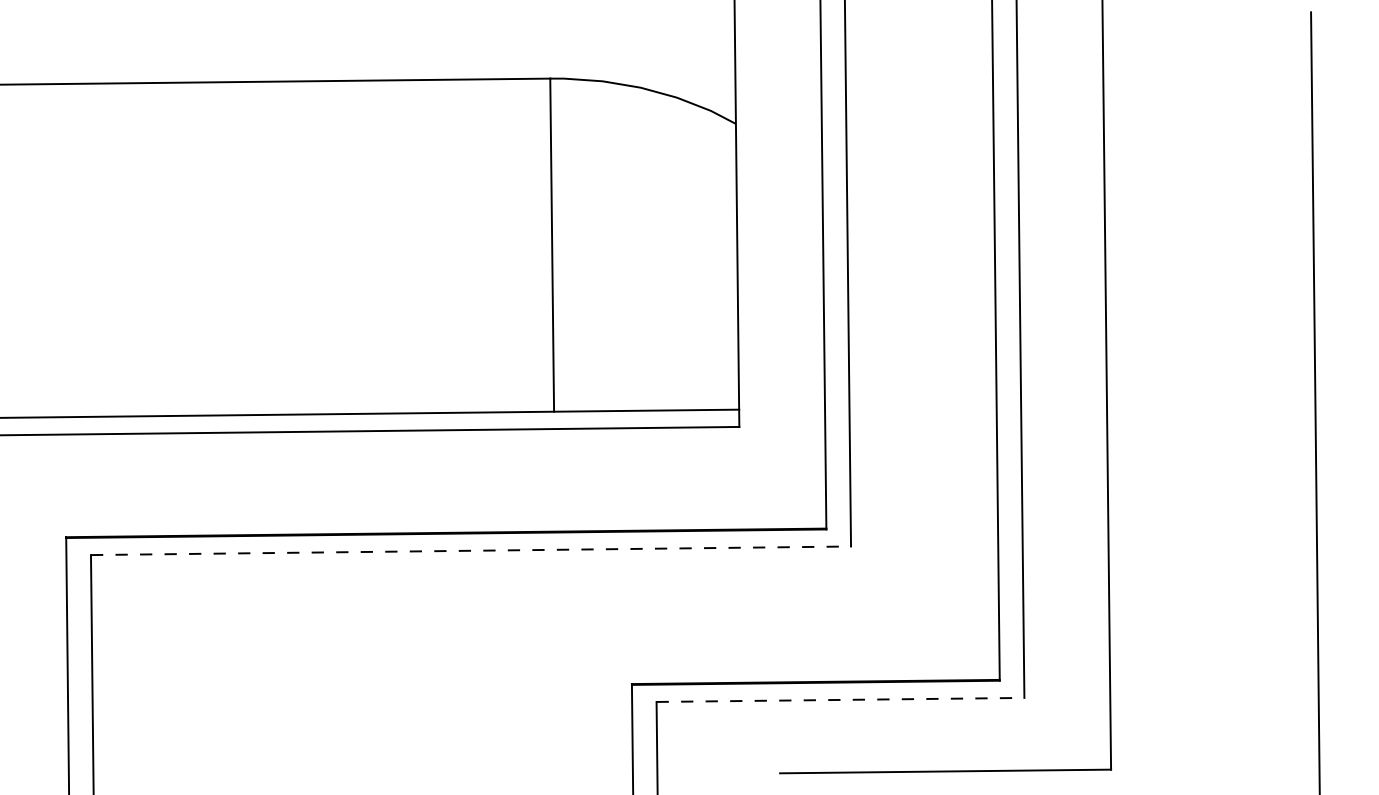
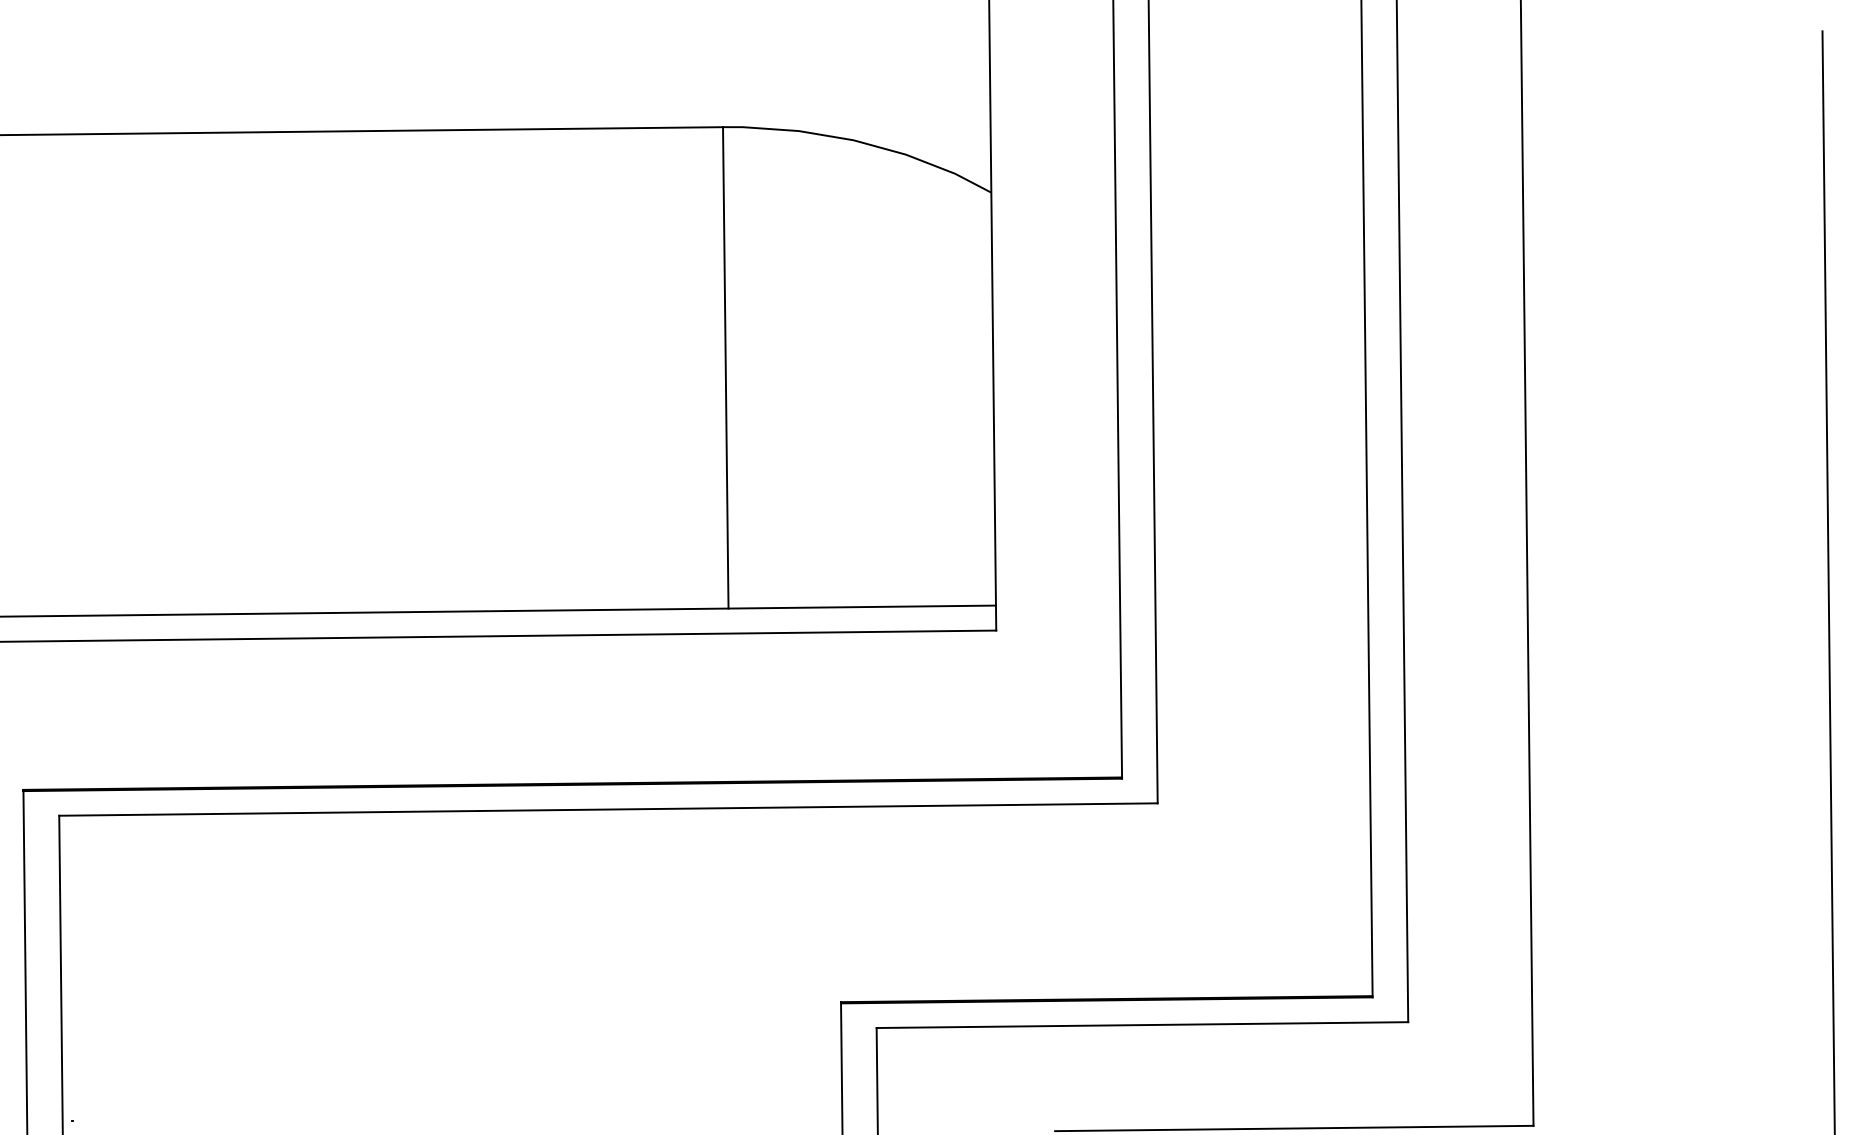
line: (471, 550) -> (609, 809), dashed -> solid
line: (840, 699) -> (1142, 1024), dashed -> solid

